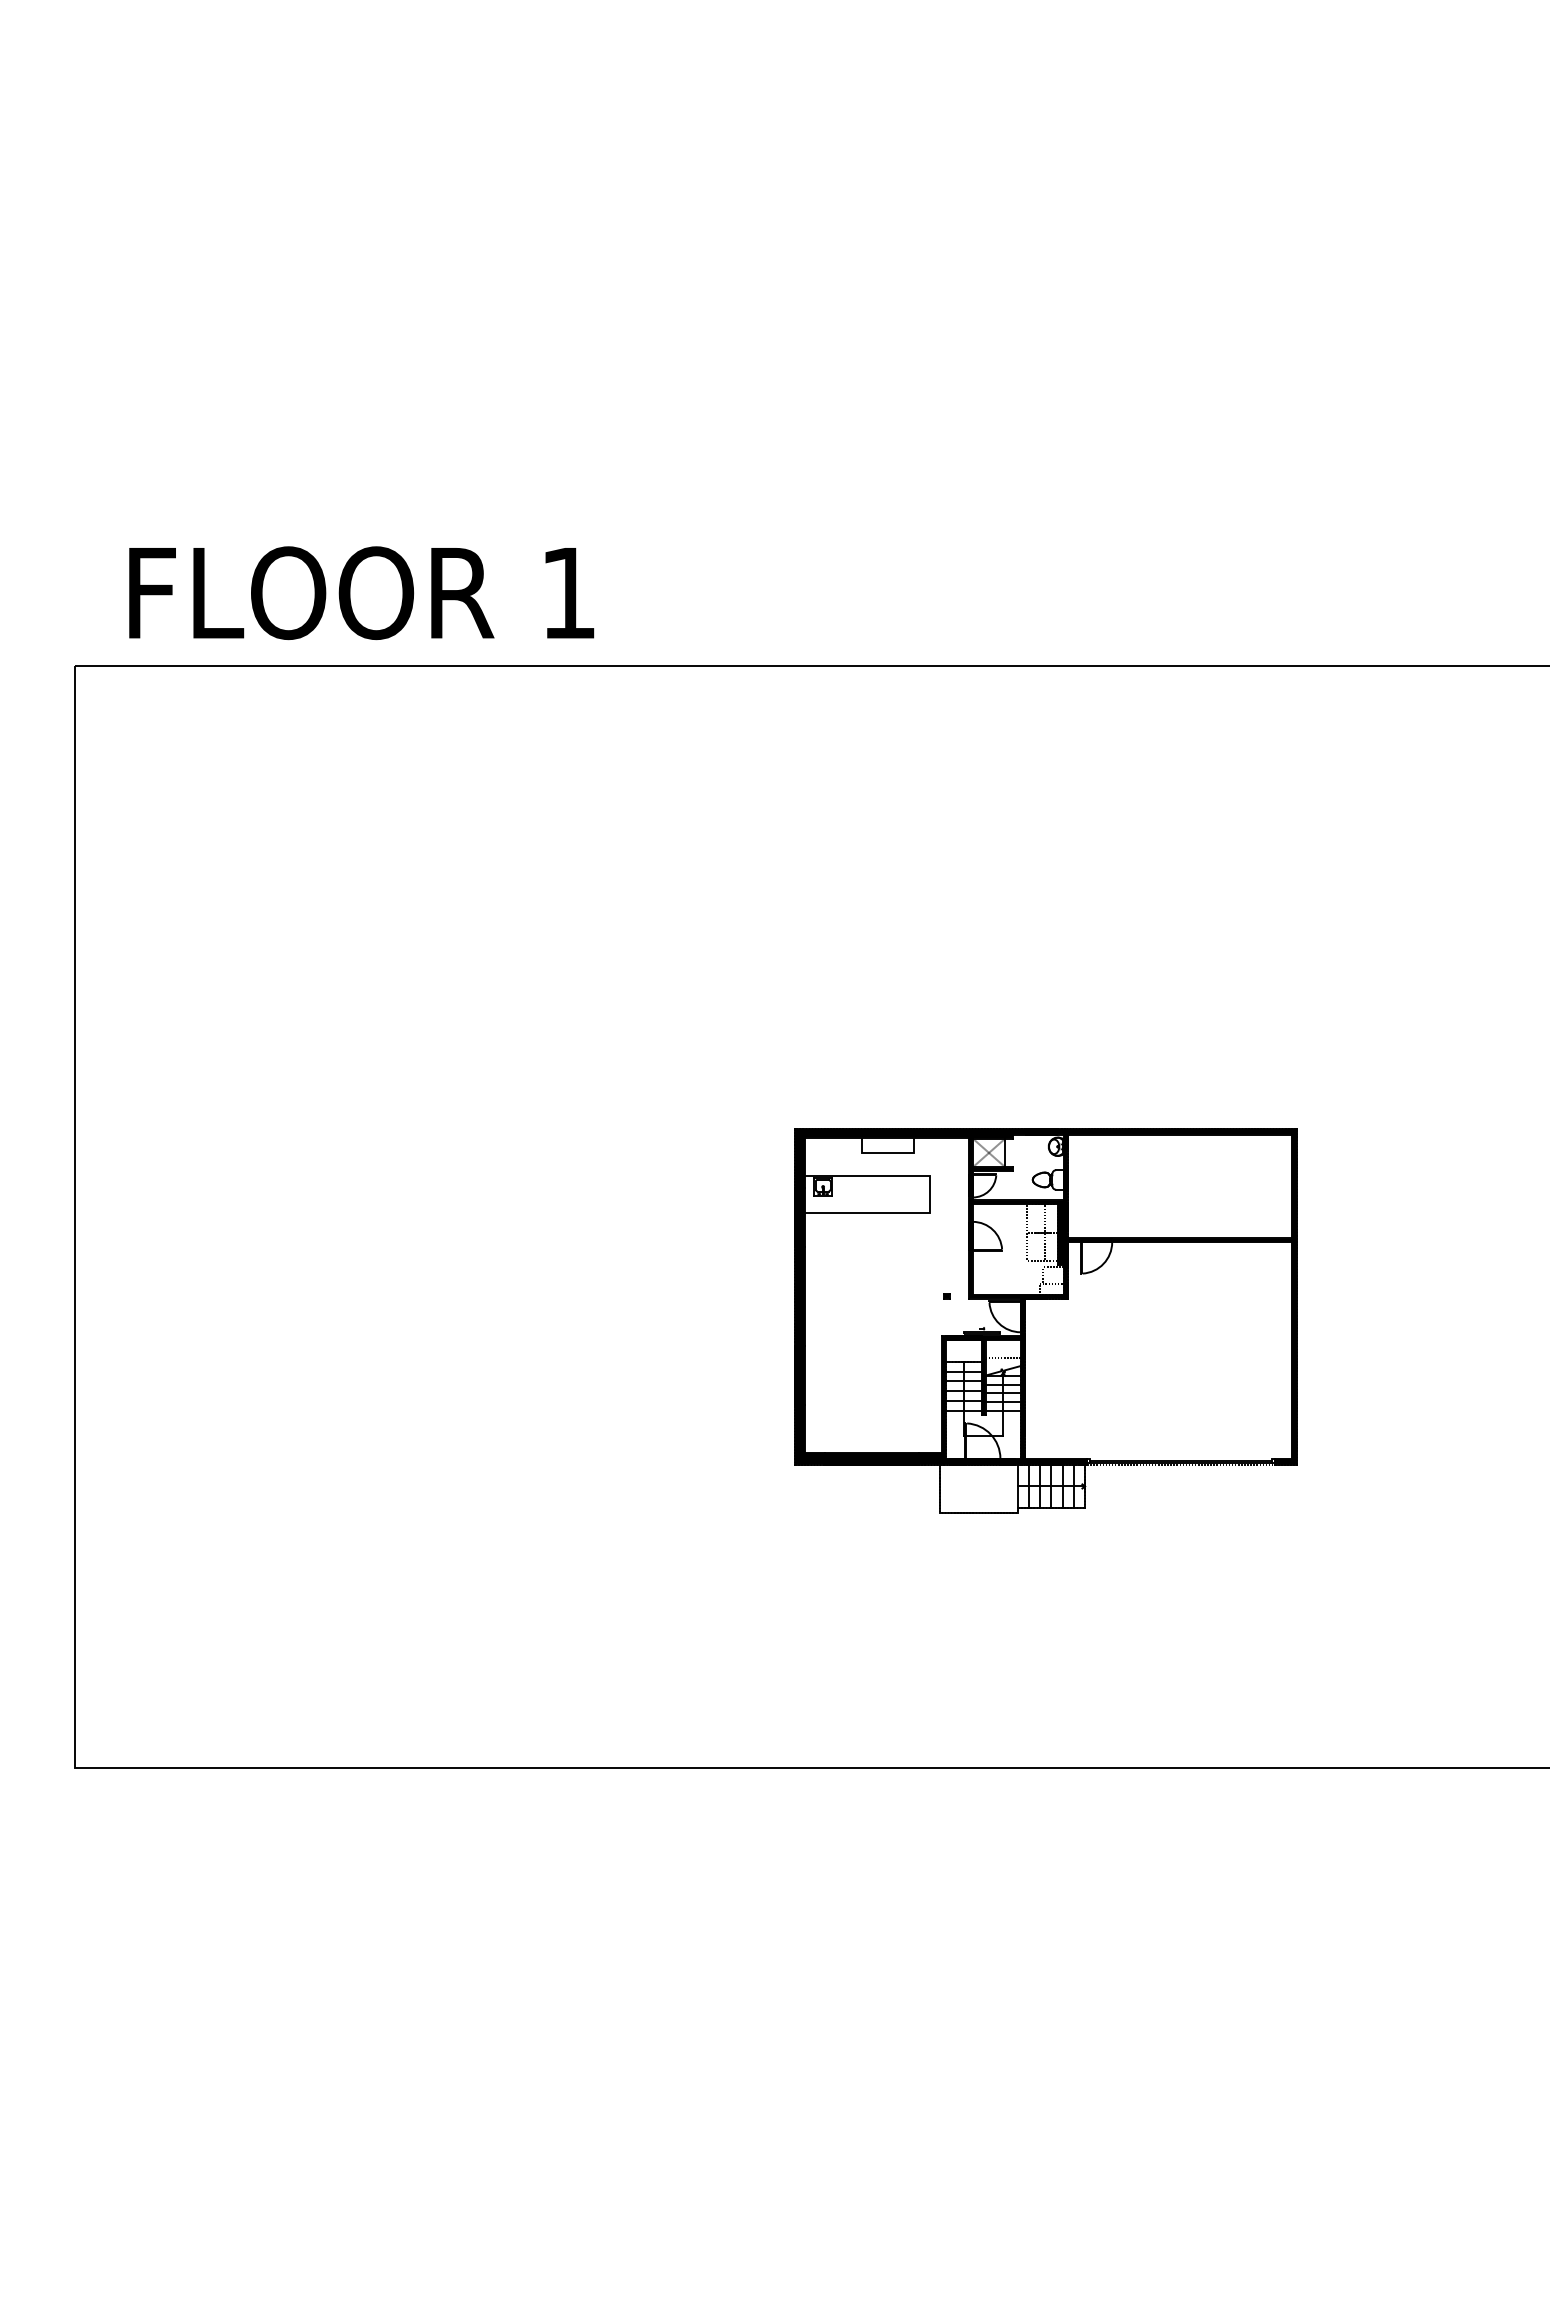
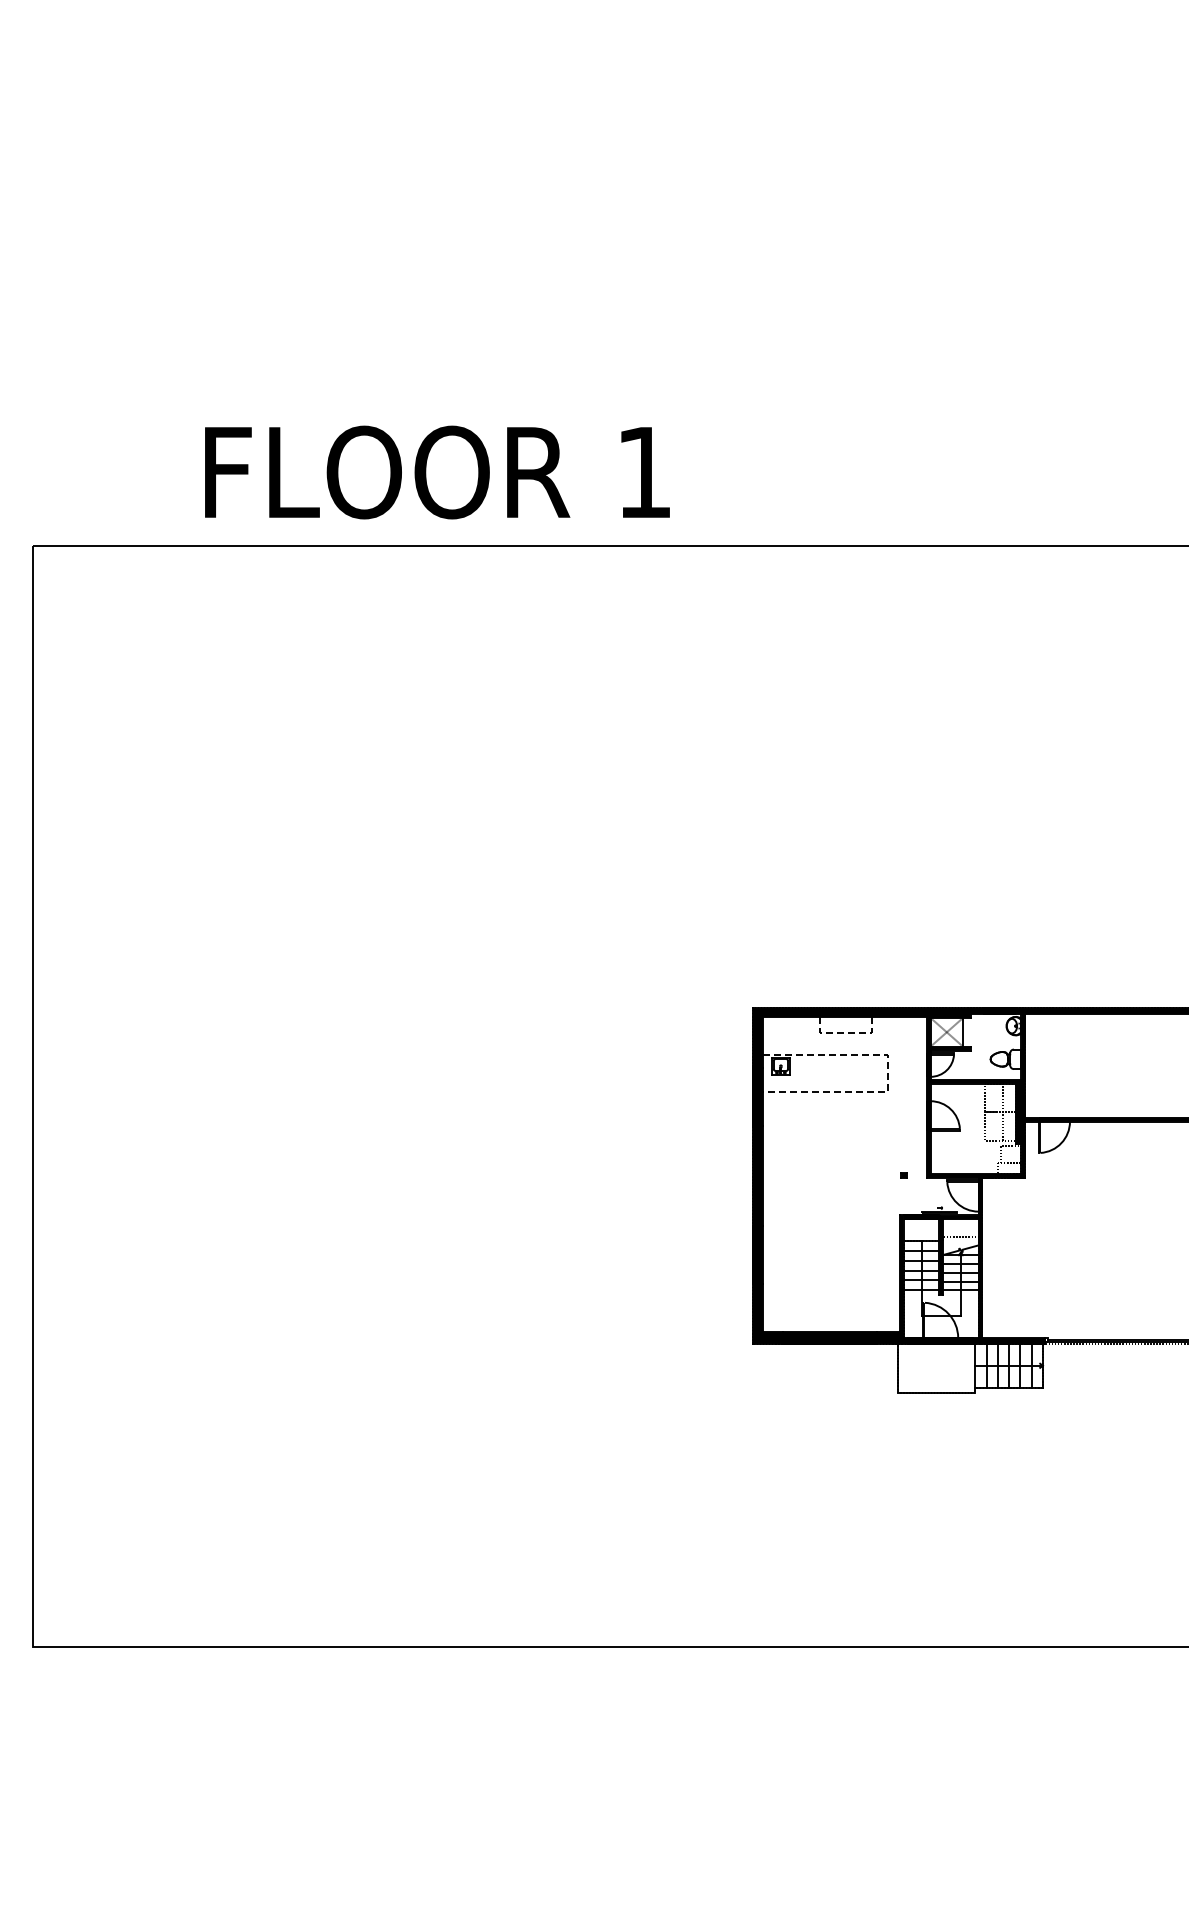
text: (361, 593) -> (437, 472), moved
line: (887, 1153) -> (845, 1032), solid -> dashed
line: (930, 1194) -> (888, 1073), solid -> dashed

